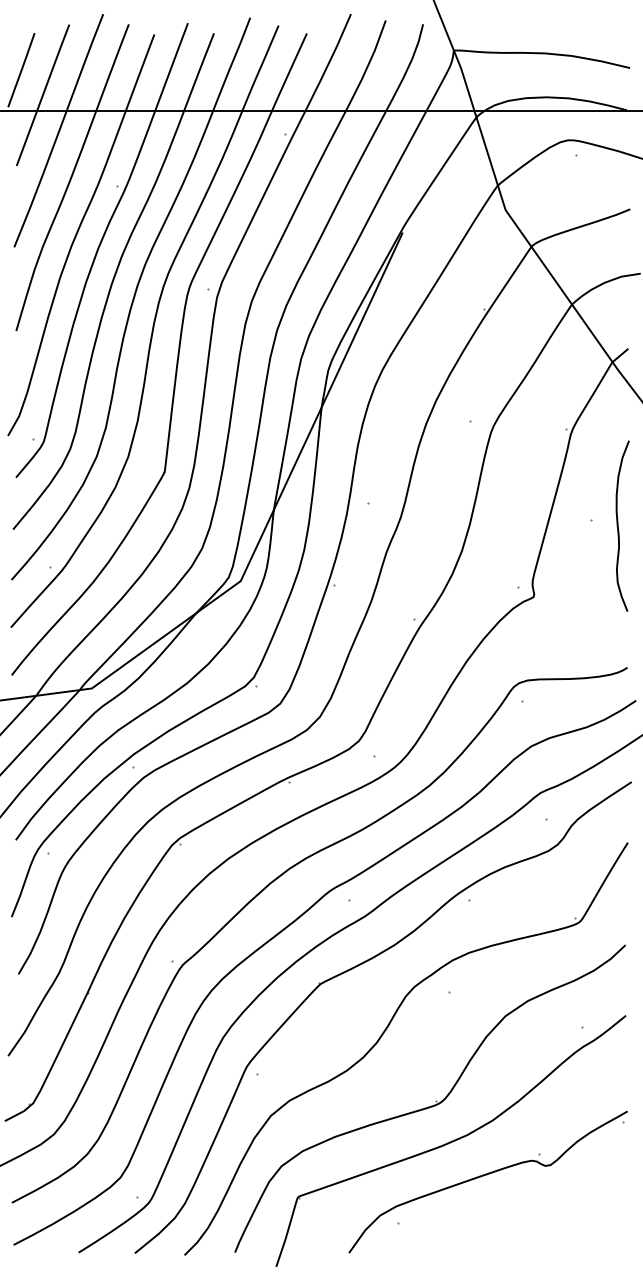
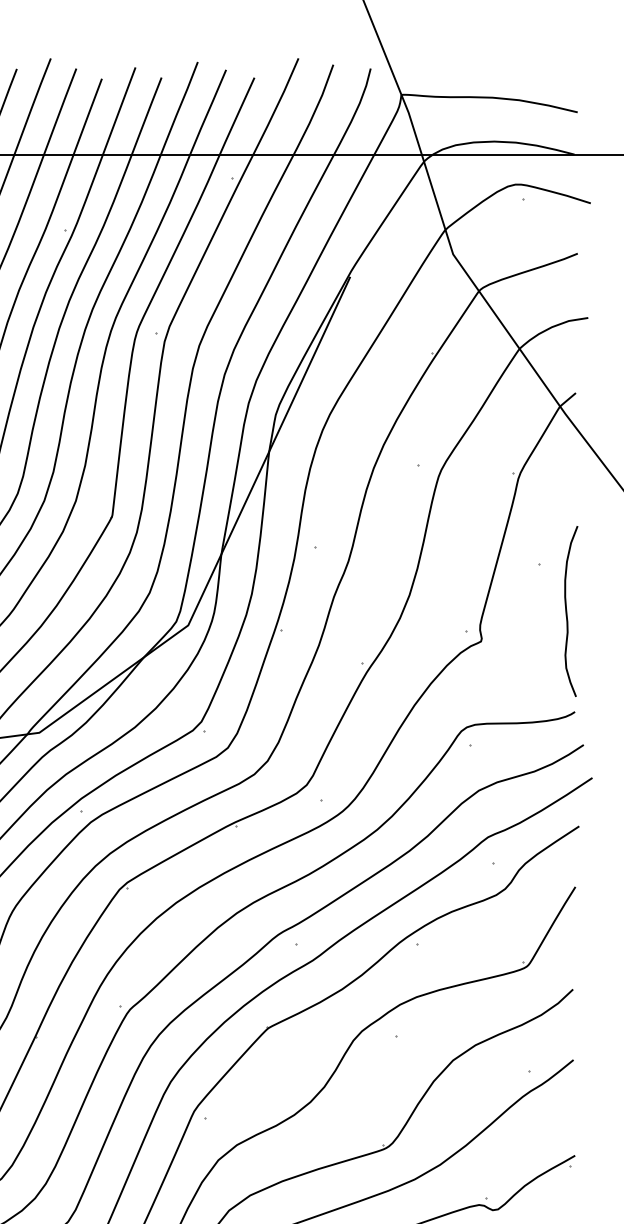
curve: (618, 525) -> (567, 610), moved

